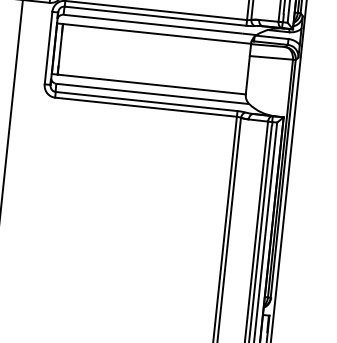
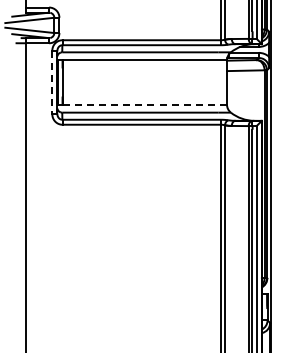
line: (48, 48) -> (52, 82), solid -> dashed
line: (152, 84) -> (145, 104), solid -> dashed

